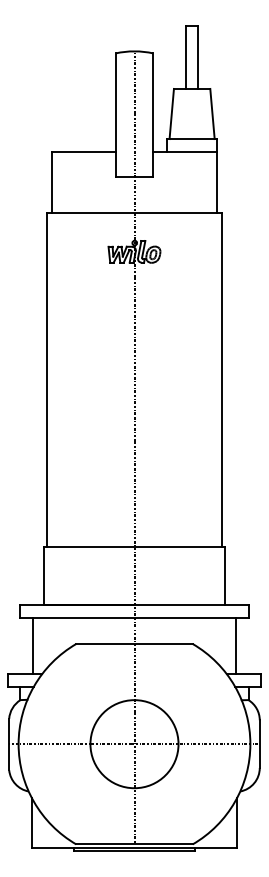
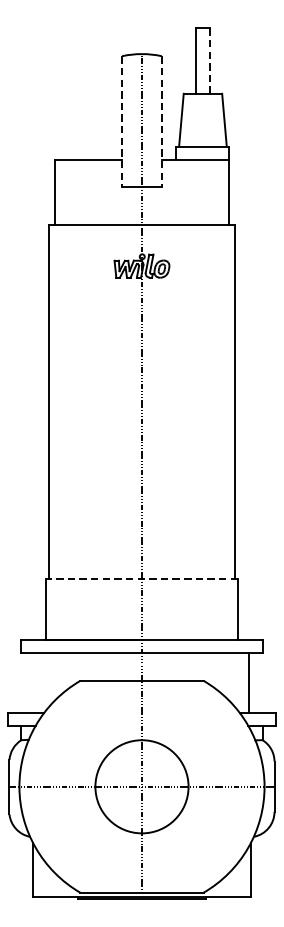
line: (198, 57) -> (209, 60), solid -> dashed
line: (115, 115) -> (121, 121), solid -> dashed
line: (153, 115) -> (162, 121), solid -> dashed
line: (134, 547) -> (142, 578), solid -> dashed
line: (33, 645) -> (35, 682), removed

